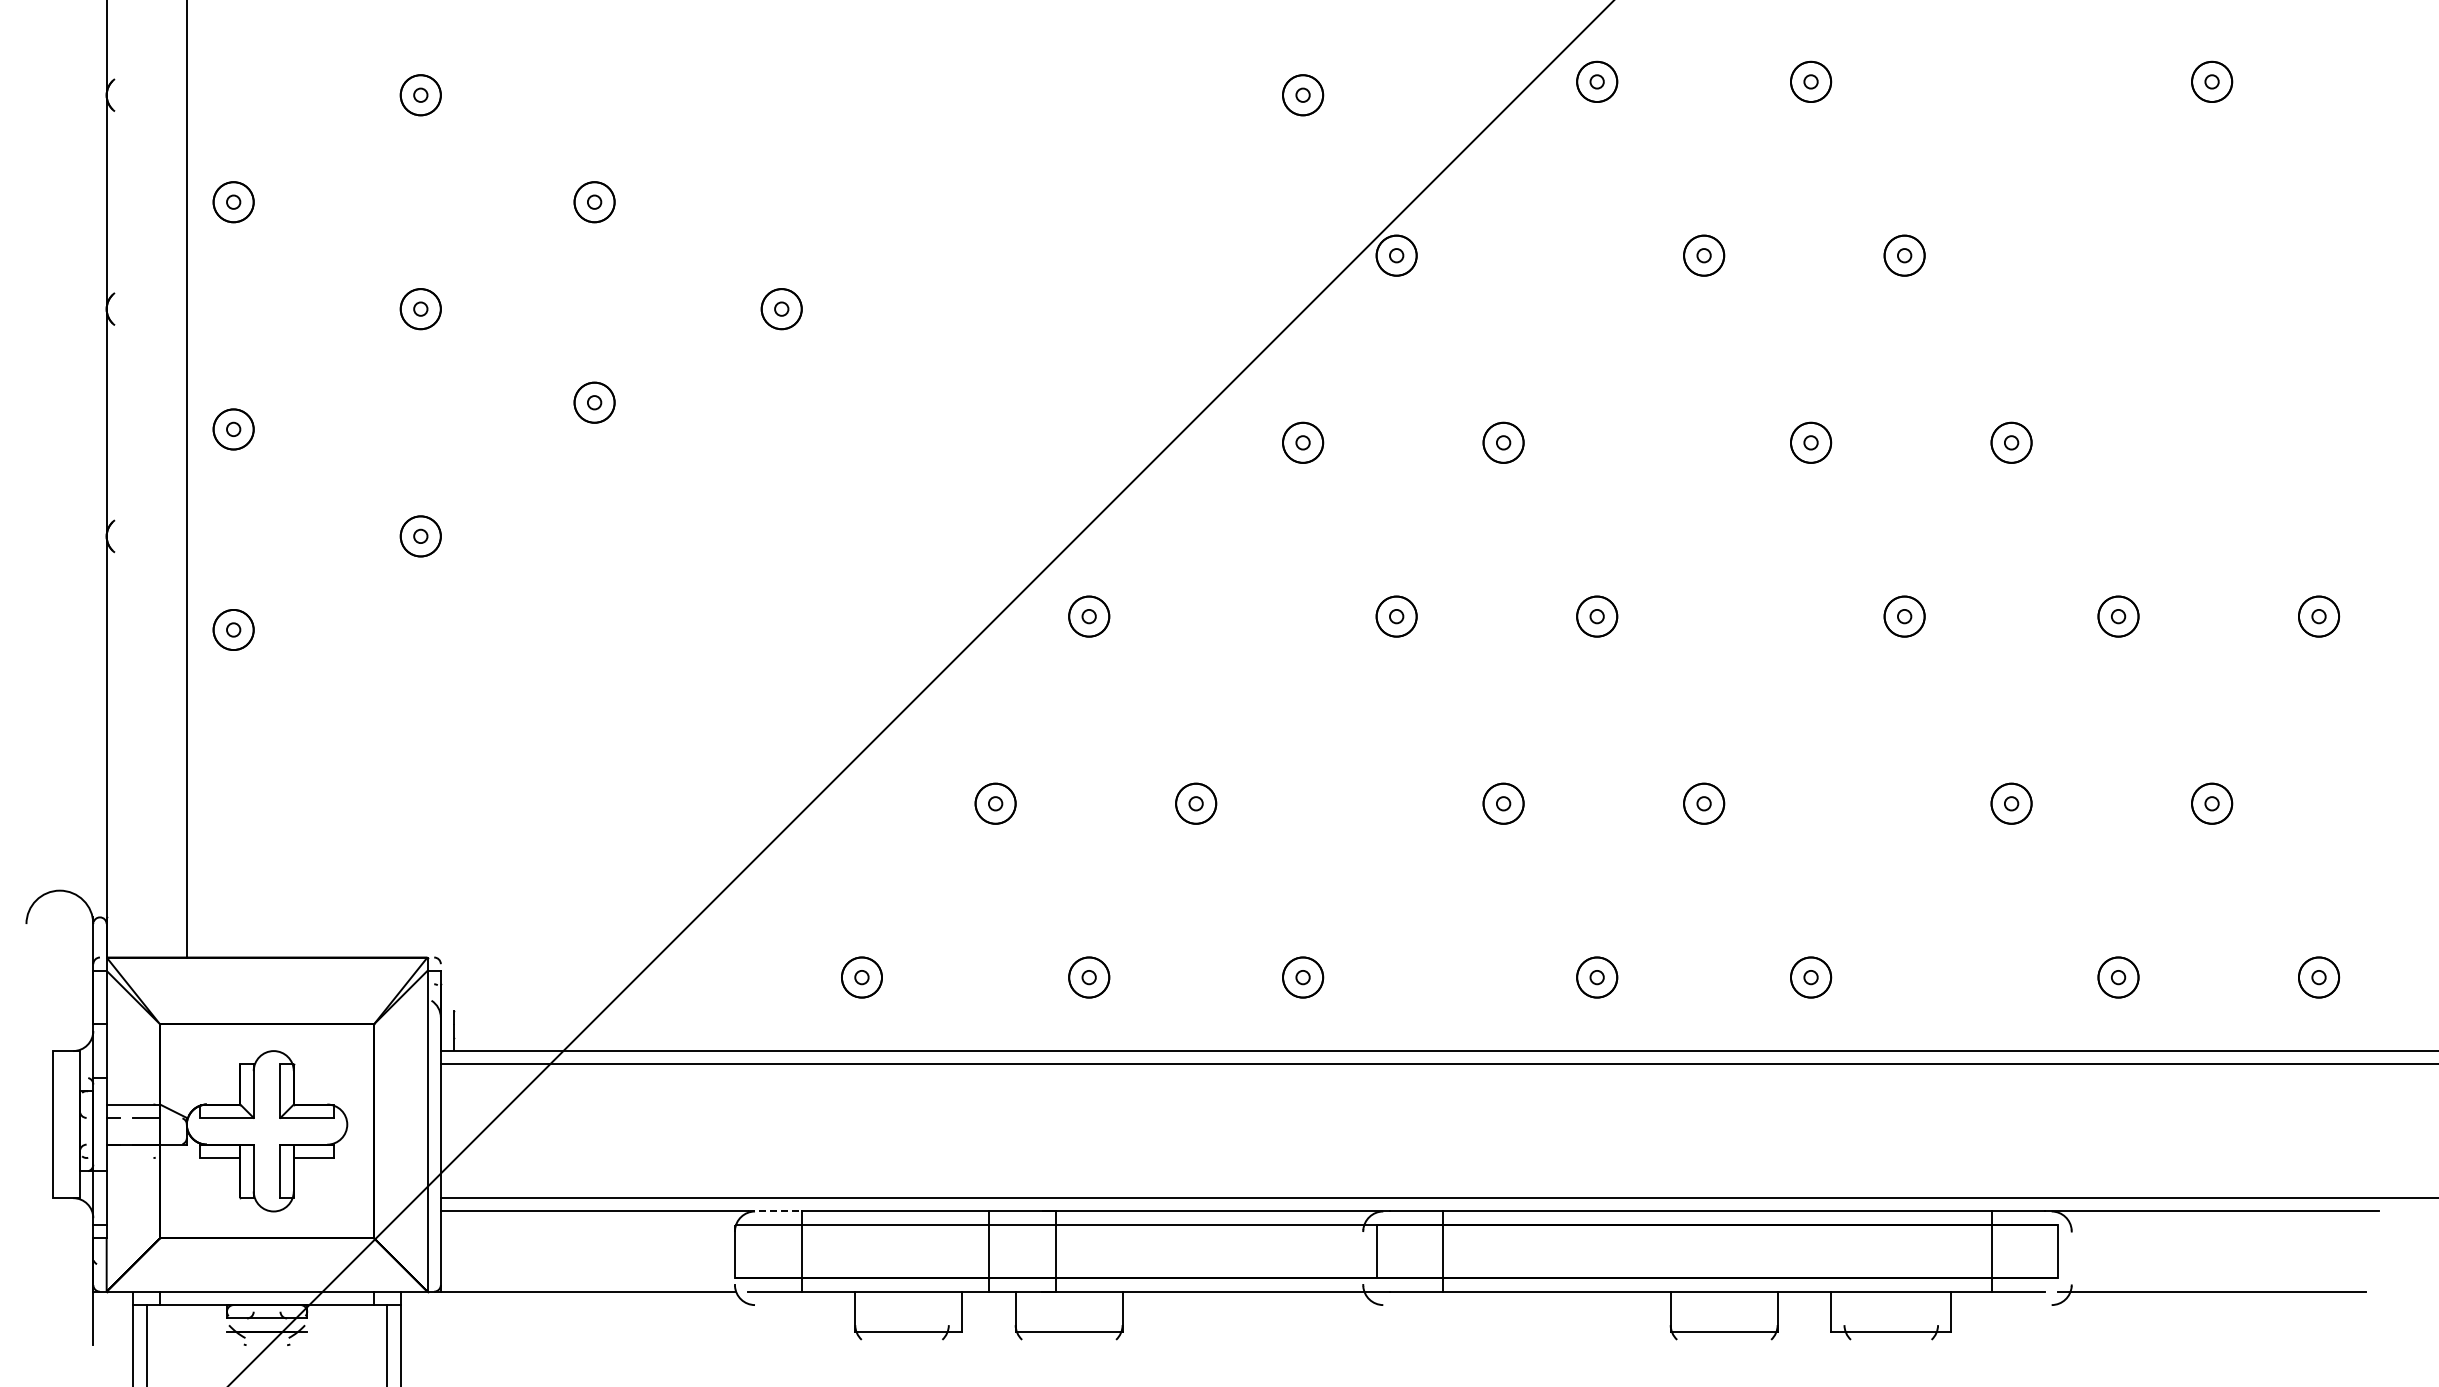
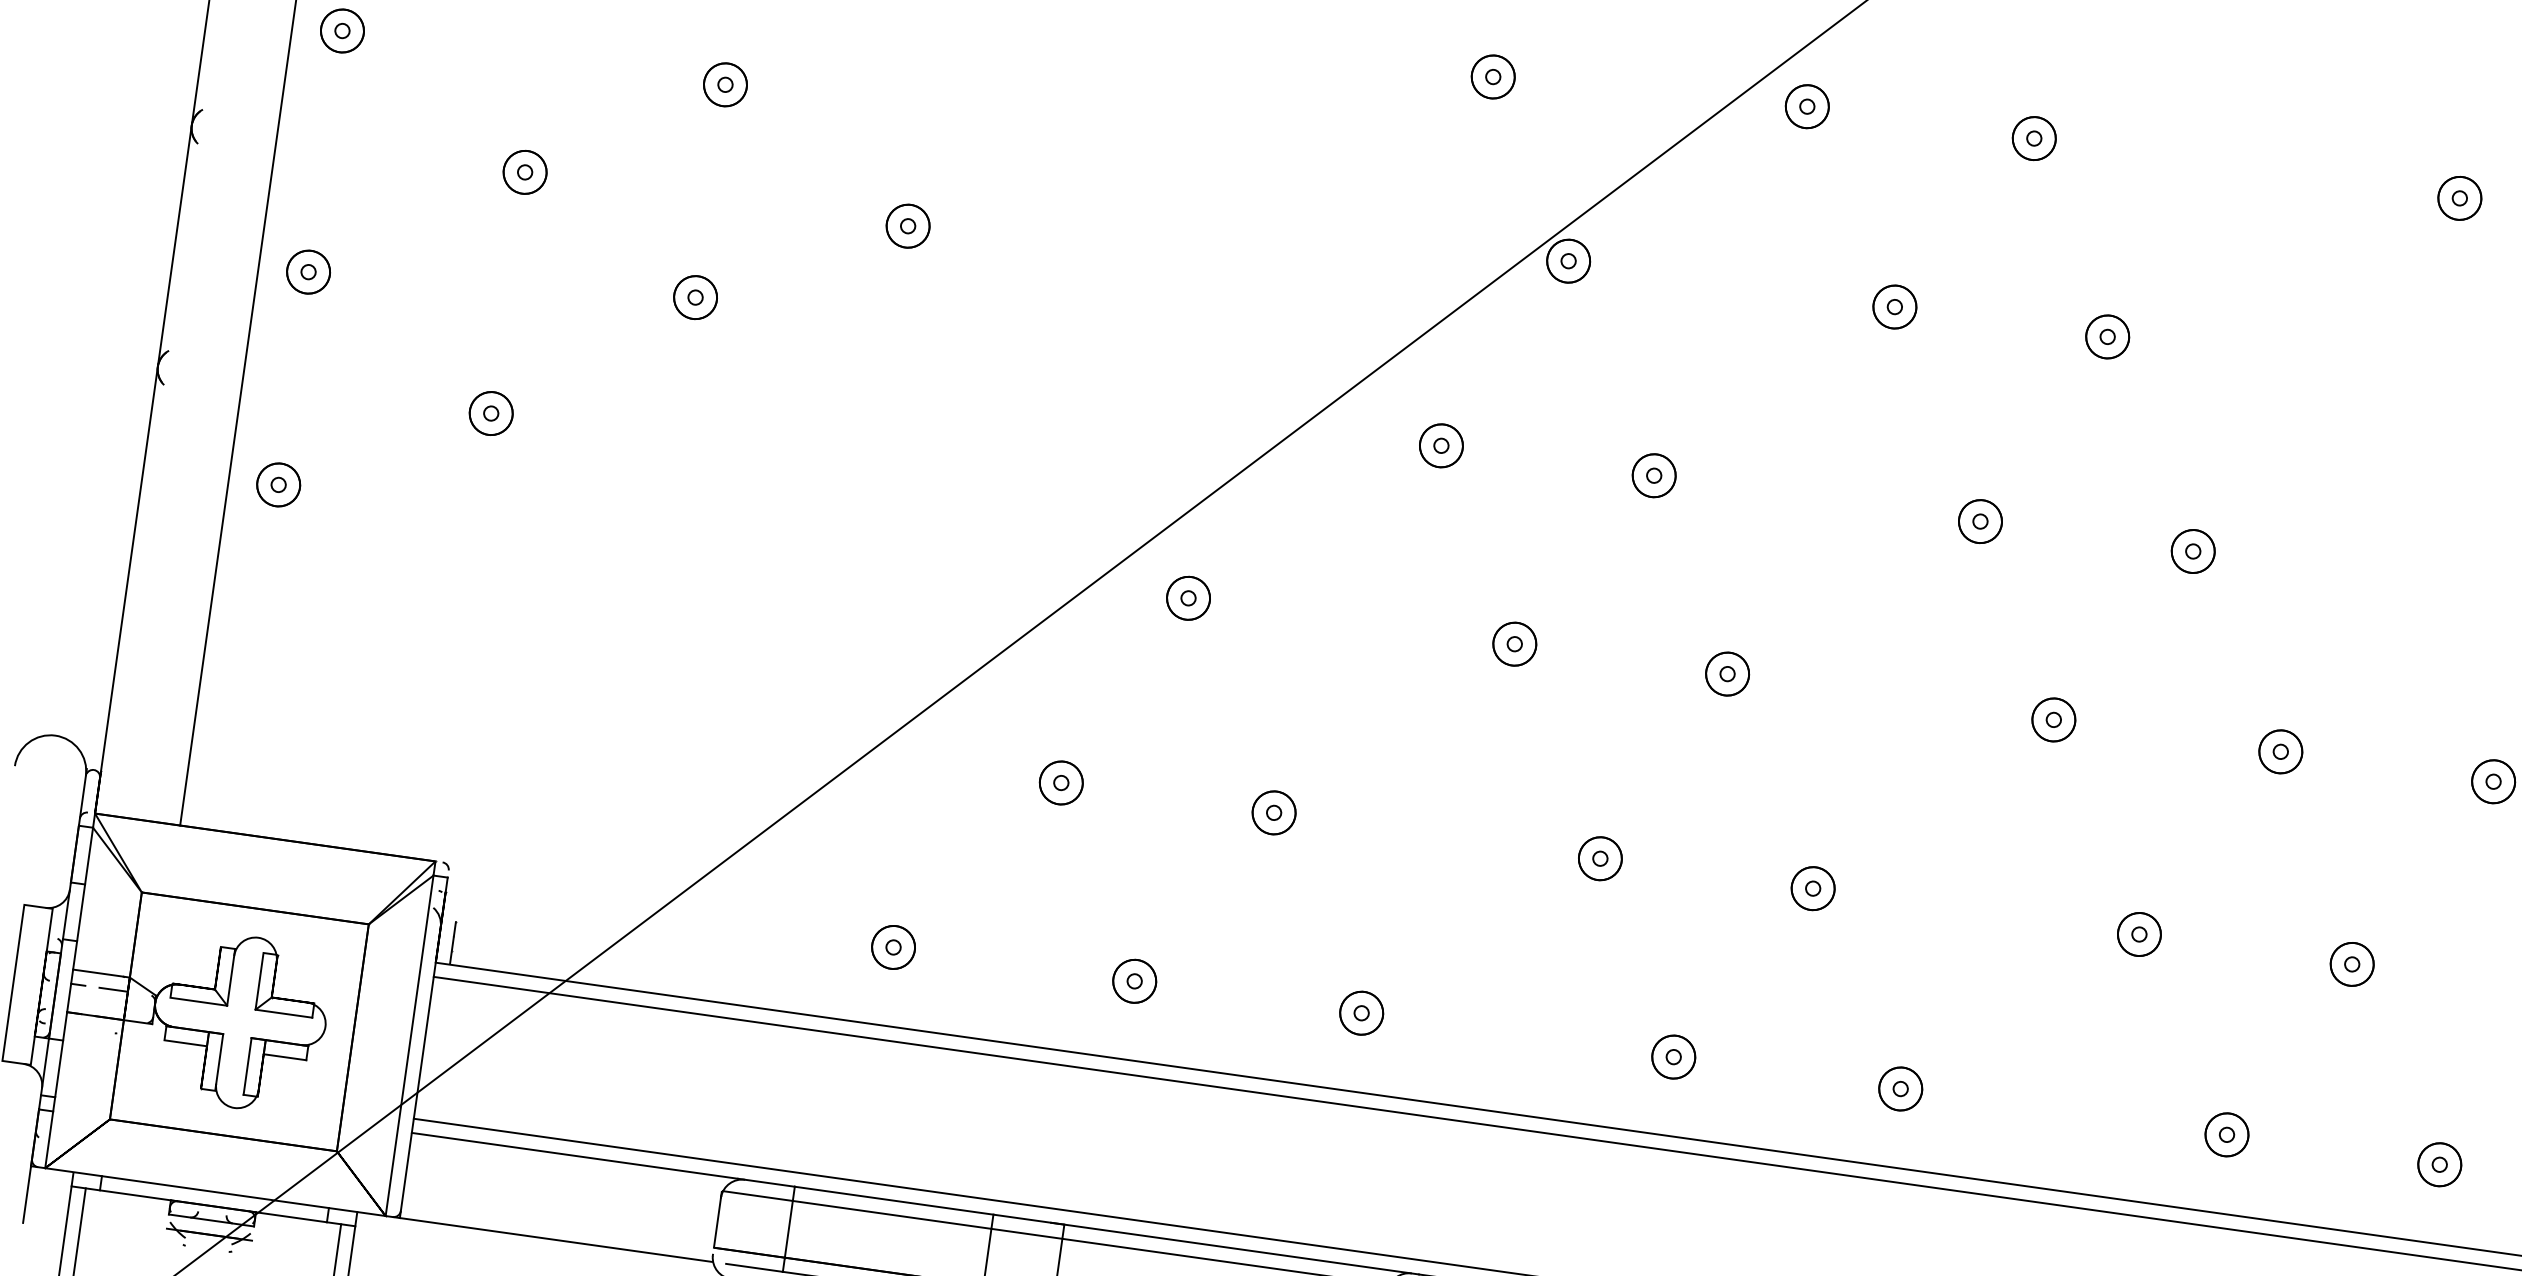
line: (775, 1211) -> (766, 1182), dashed -> solid

